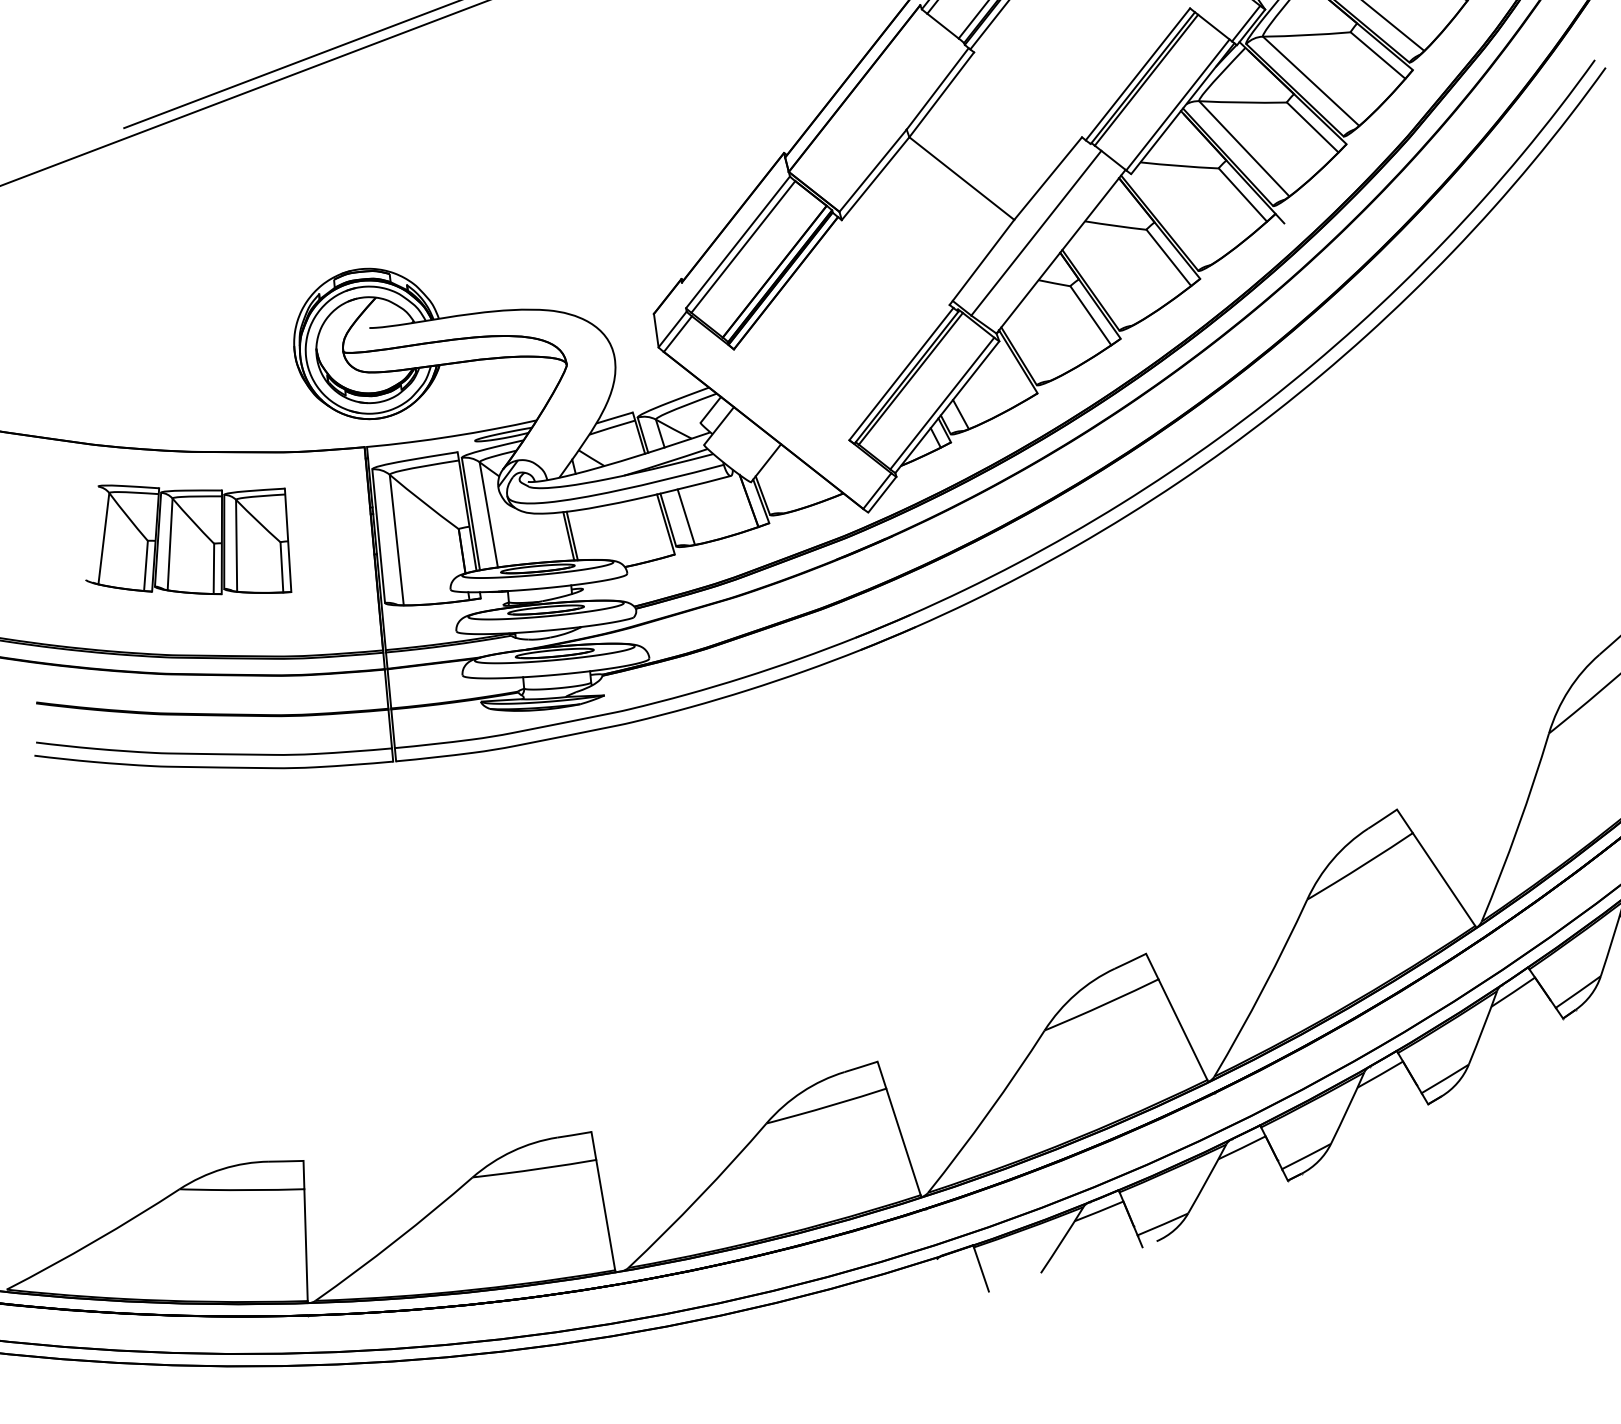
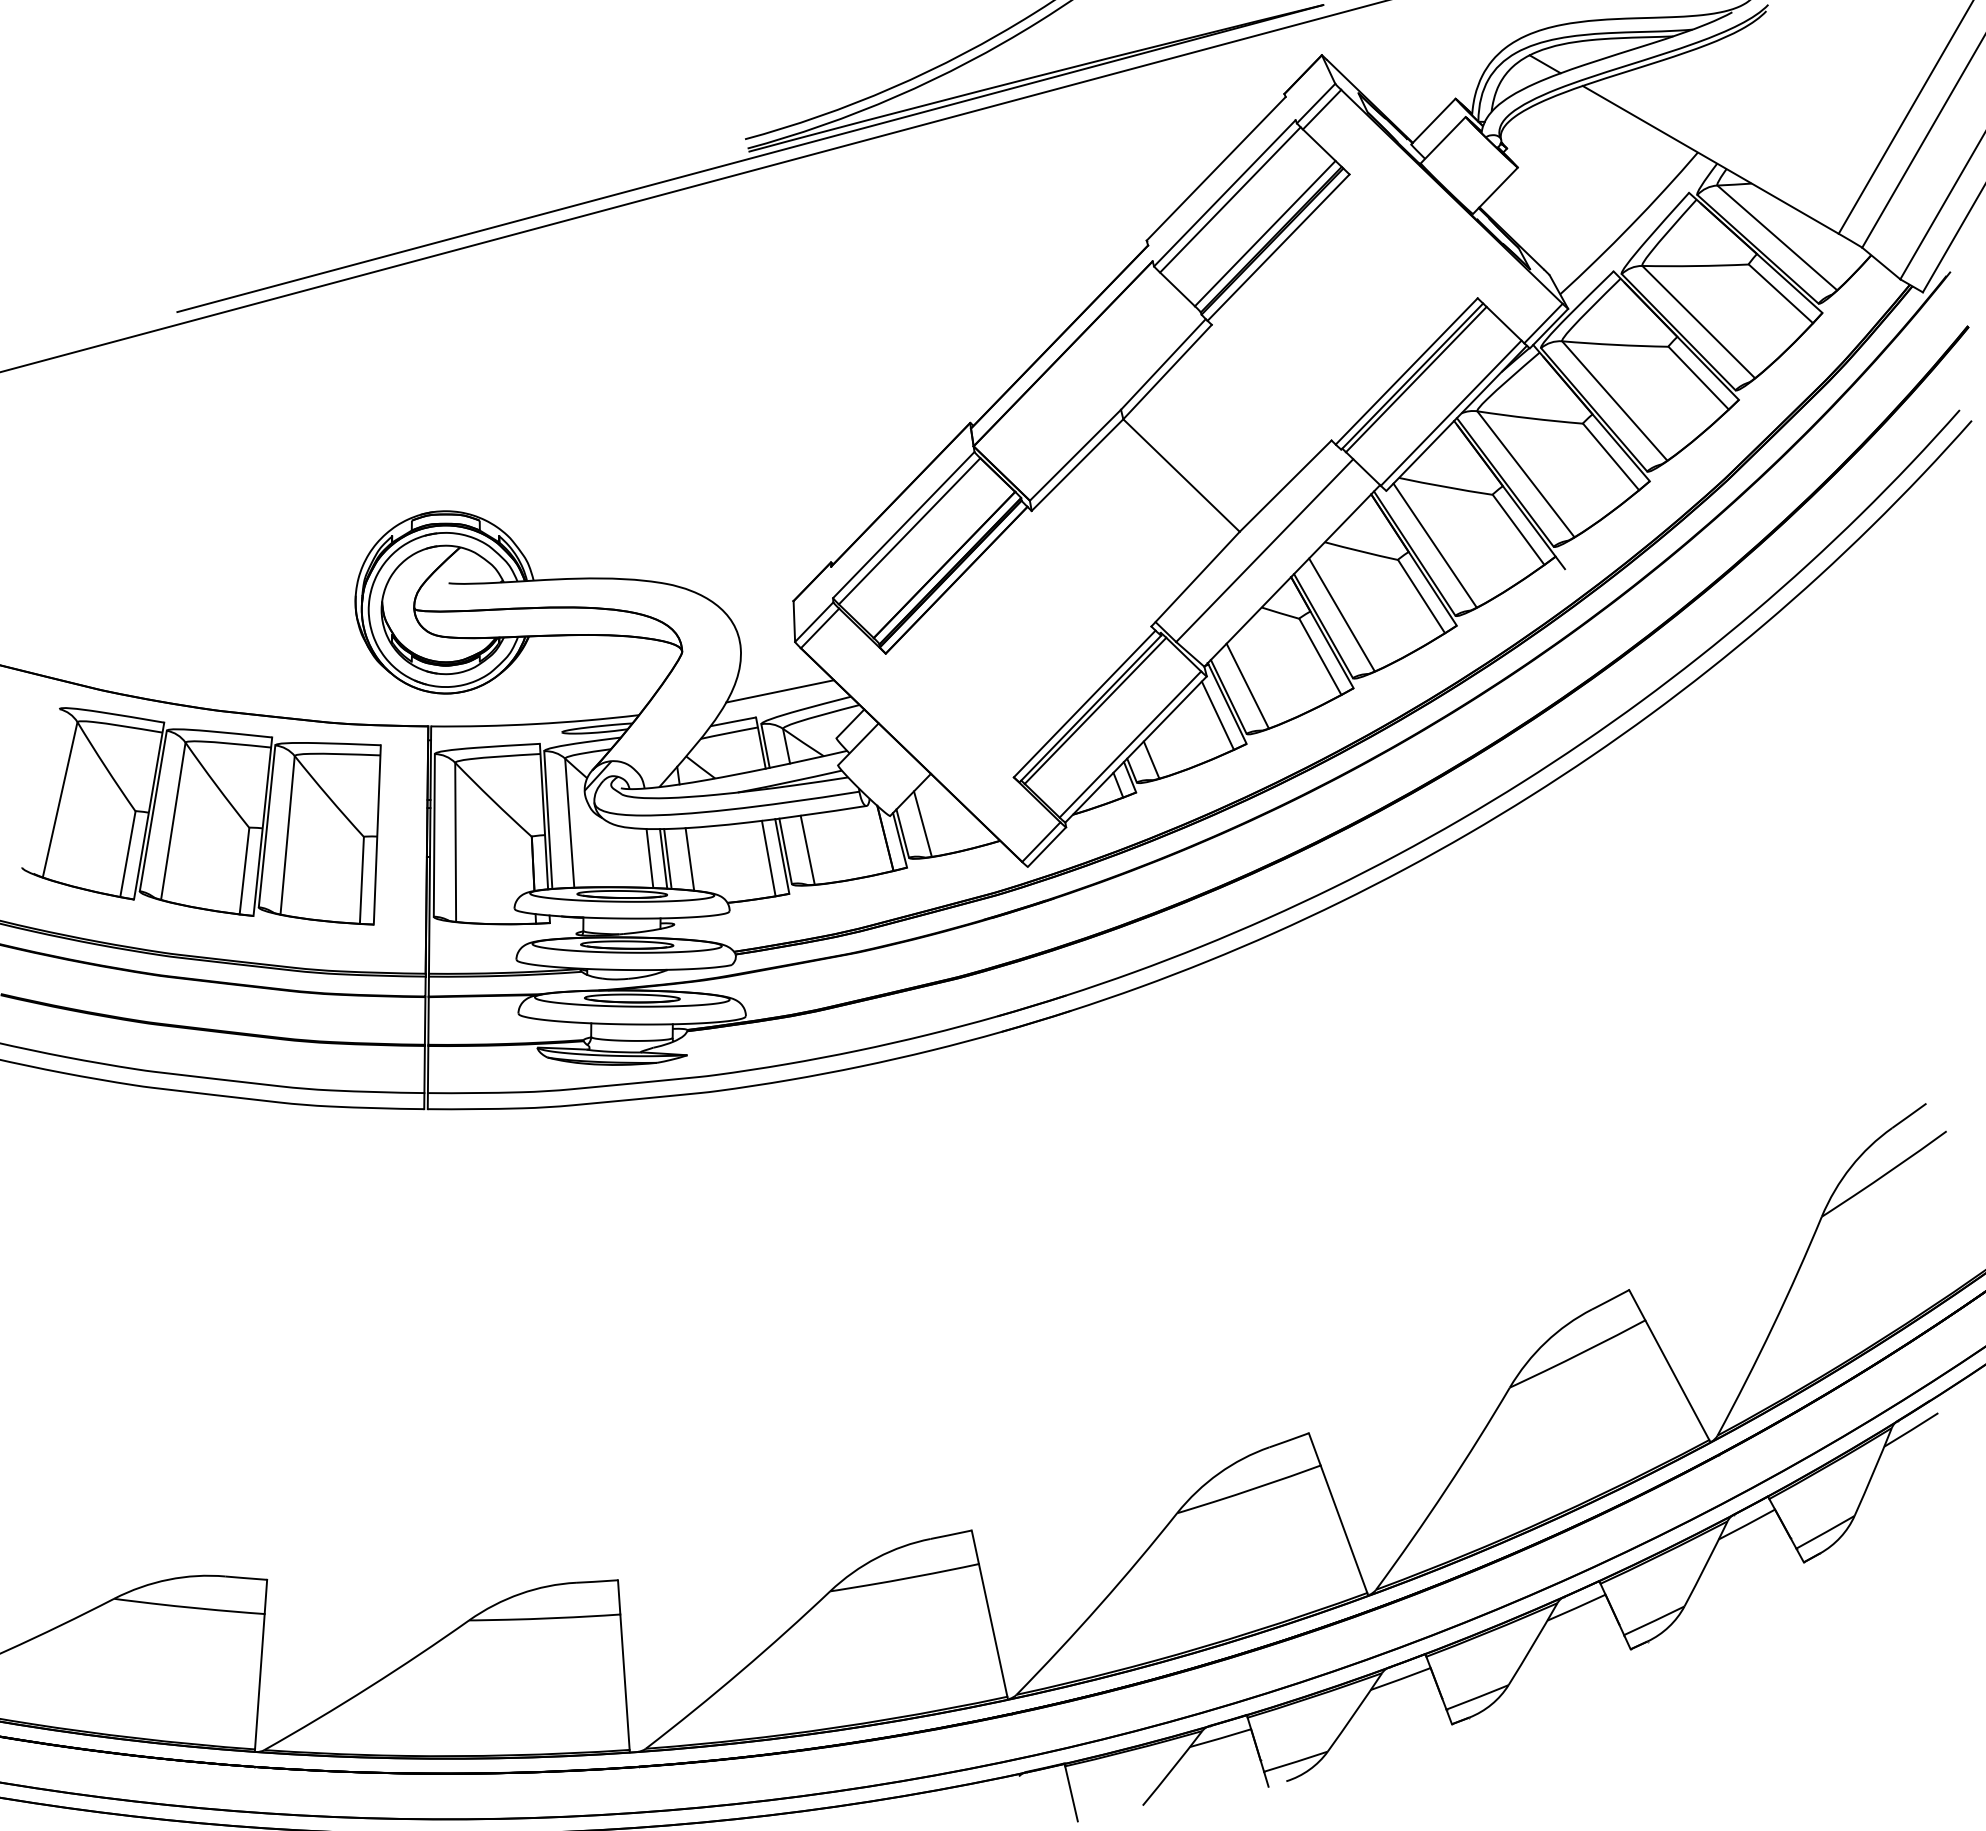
line: (1175, 214) -> (1434, 545), added
line: (1104, 279) -> (1341, 614), added
line: (1033, 345) -> (1247, 685), added
line: (1011, 372) -> (1217, 715), added
line: (650, 389) -> (780, 691), added
line: (778, 485) -> (922, 823), added
line: (654, 527) -> (768, 858), added
line: (590, 534) -> (689, 859), added
line: (557, 537) -> (649, 858), added
part: (186, 540) -> (201, 816), size x1.43

